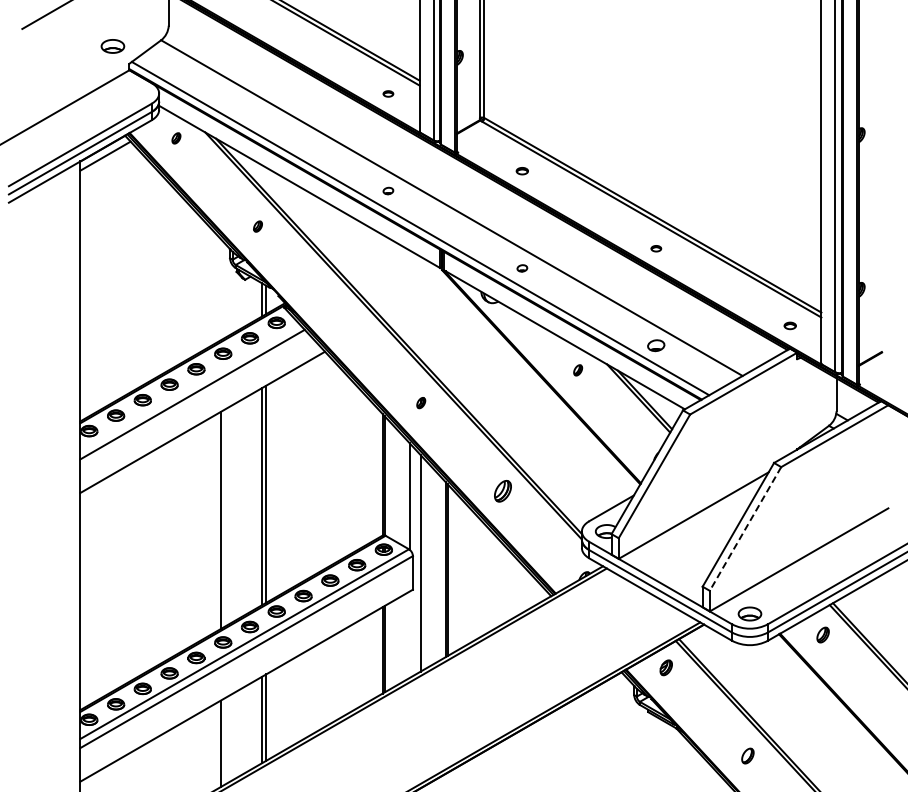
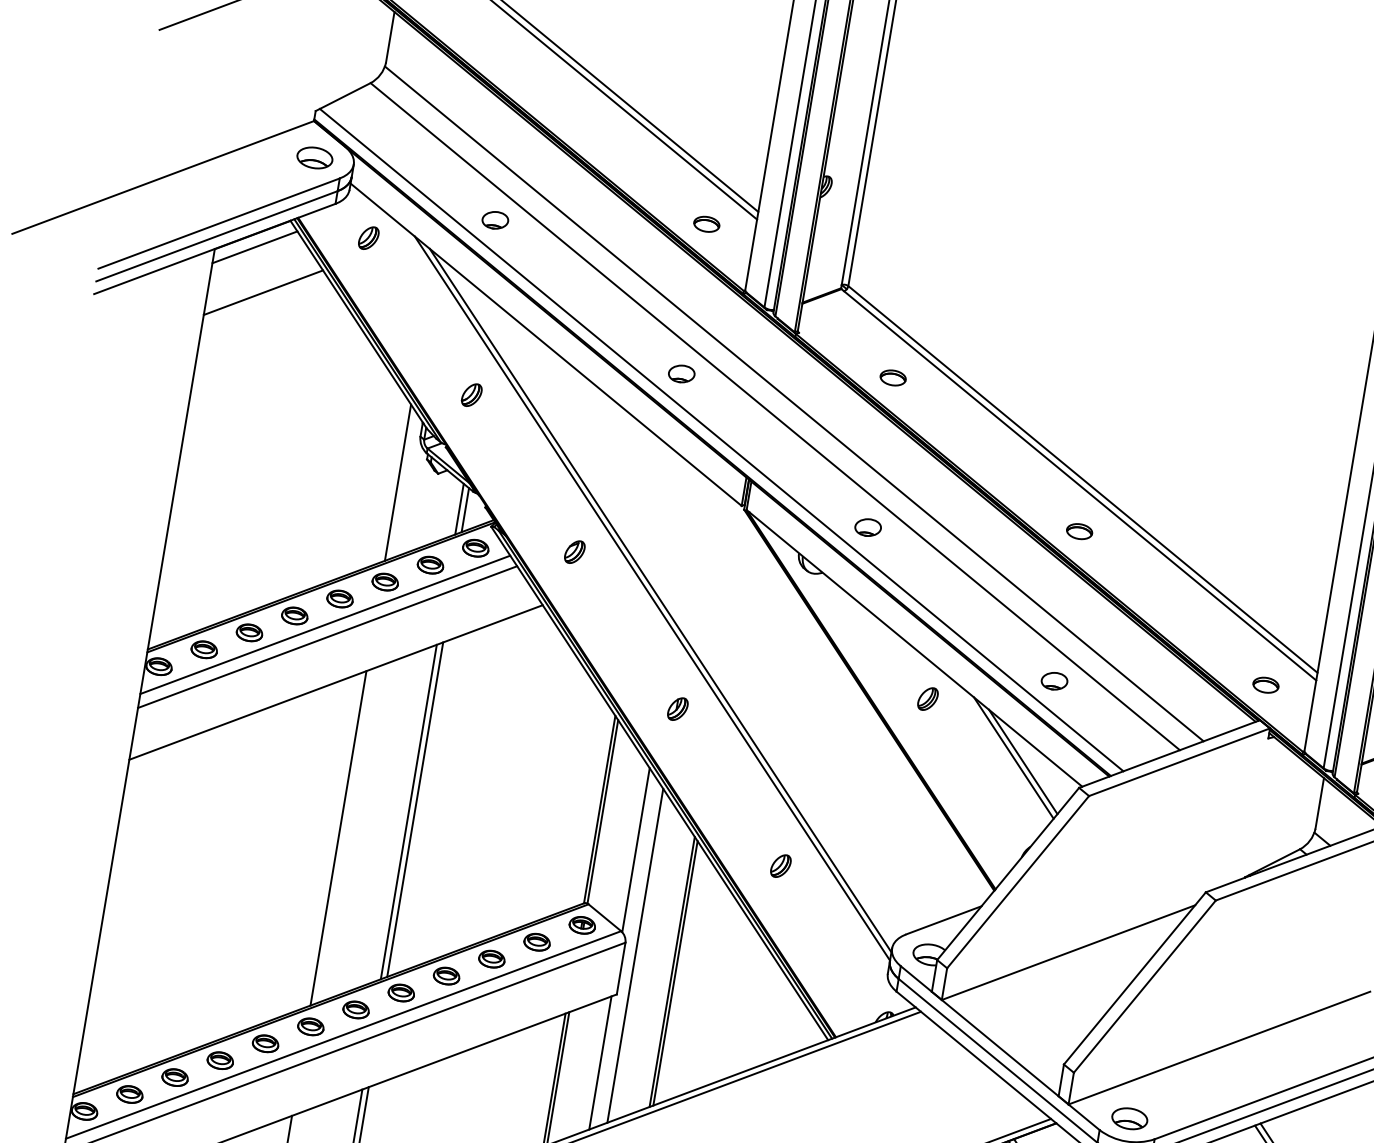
part: (112, 46) -> (314, 157), moved
part: (388, 93) -> (707, 223), size x1.67
part: (254, 113) -> (495, 219), added
part: (176, 138) -> (368, 238), size x1.43
part: (522, 170) -> (893, 376), size x1.43
line: (115, 183) -> (263, 291), added
part: (388, 190) -> (682, 373), size x1.67
line: (462, 197) -> (794, 403), added
part: (257, 226) -> (470, 394), size x1.43
part: (656, 248) -> (1080, 531), size x1.67
part: (522, 268) -> (868, 527), size x1.67
line: (220, 289) -> (397, 482), added
part: (339, 314) -> (574, 551), added
part: (790, 325) -> (1266, 684), size x1.43
part: (577, 370) -> (926, 699), size x1.43
line: (189, 386) -> (324, 623), added
part: (420, 402) -> (676, 707), size x1.43
part: (502, 491) -> (780, 866), size x0.71
line: (745, 529) -> (1144, 987), dashed -> solid
line: (409, 634) -> (599, 1062), added

